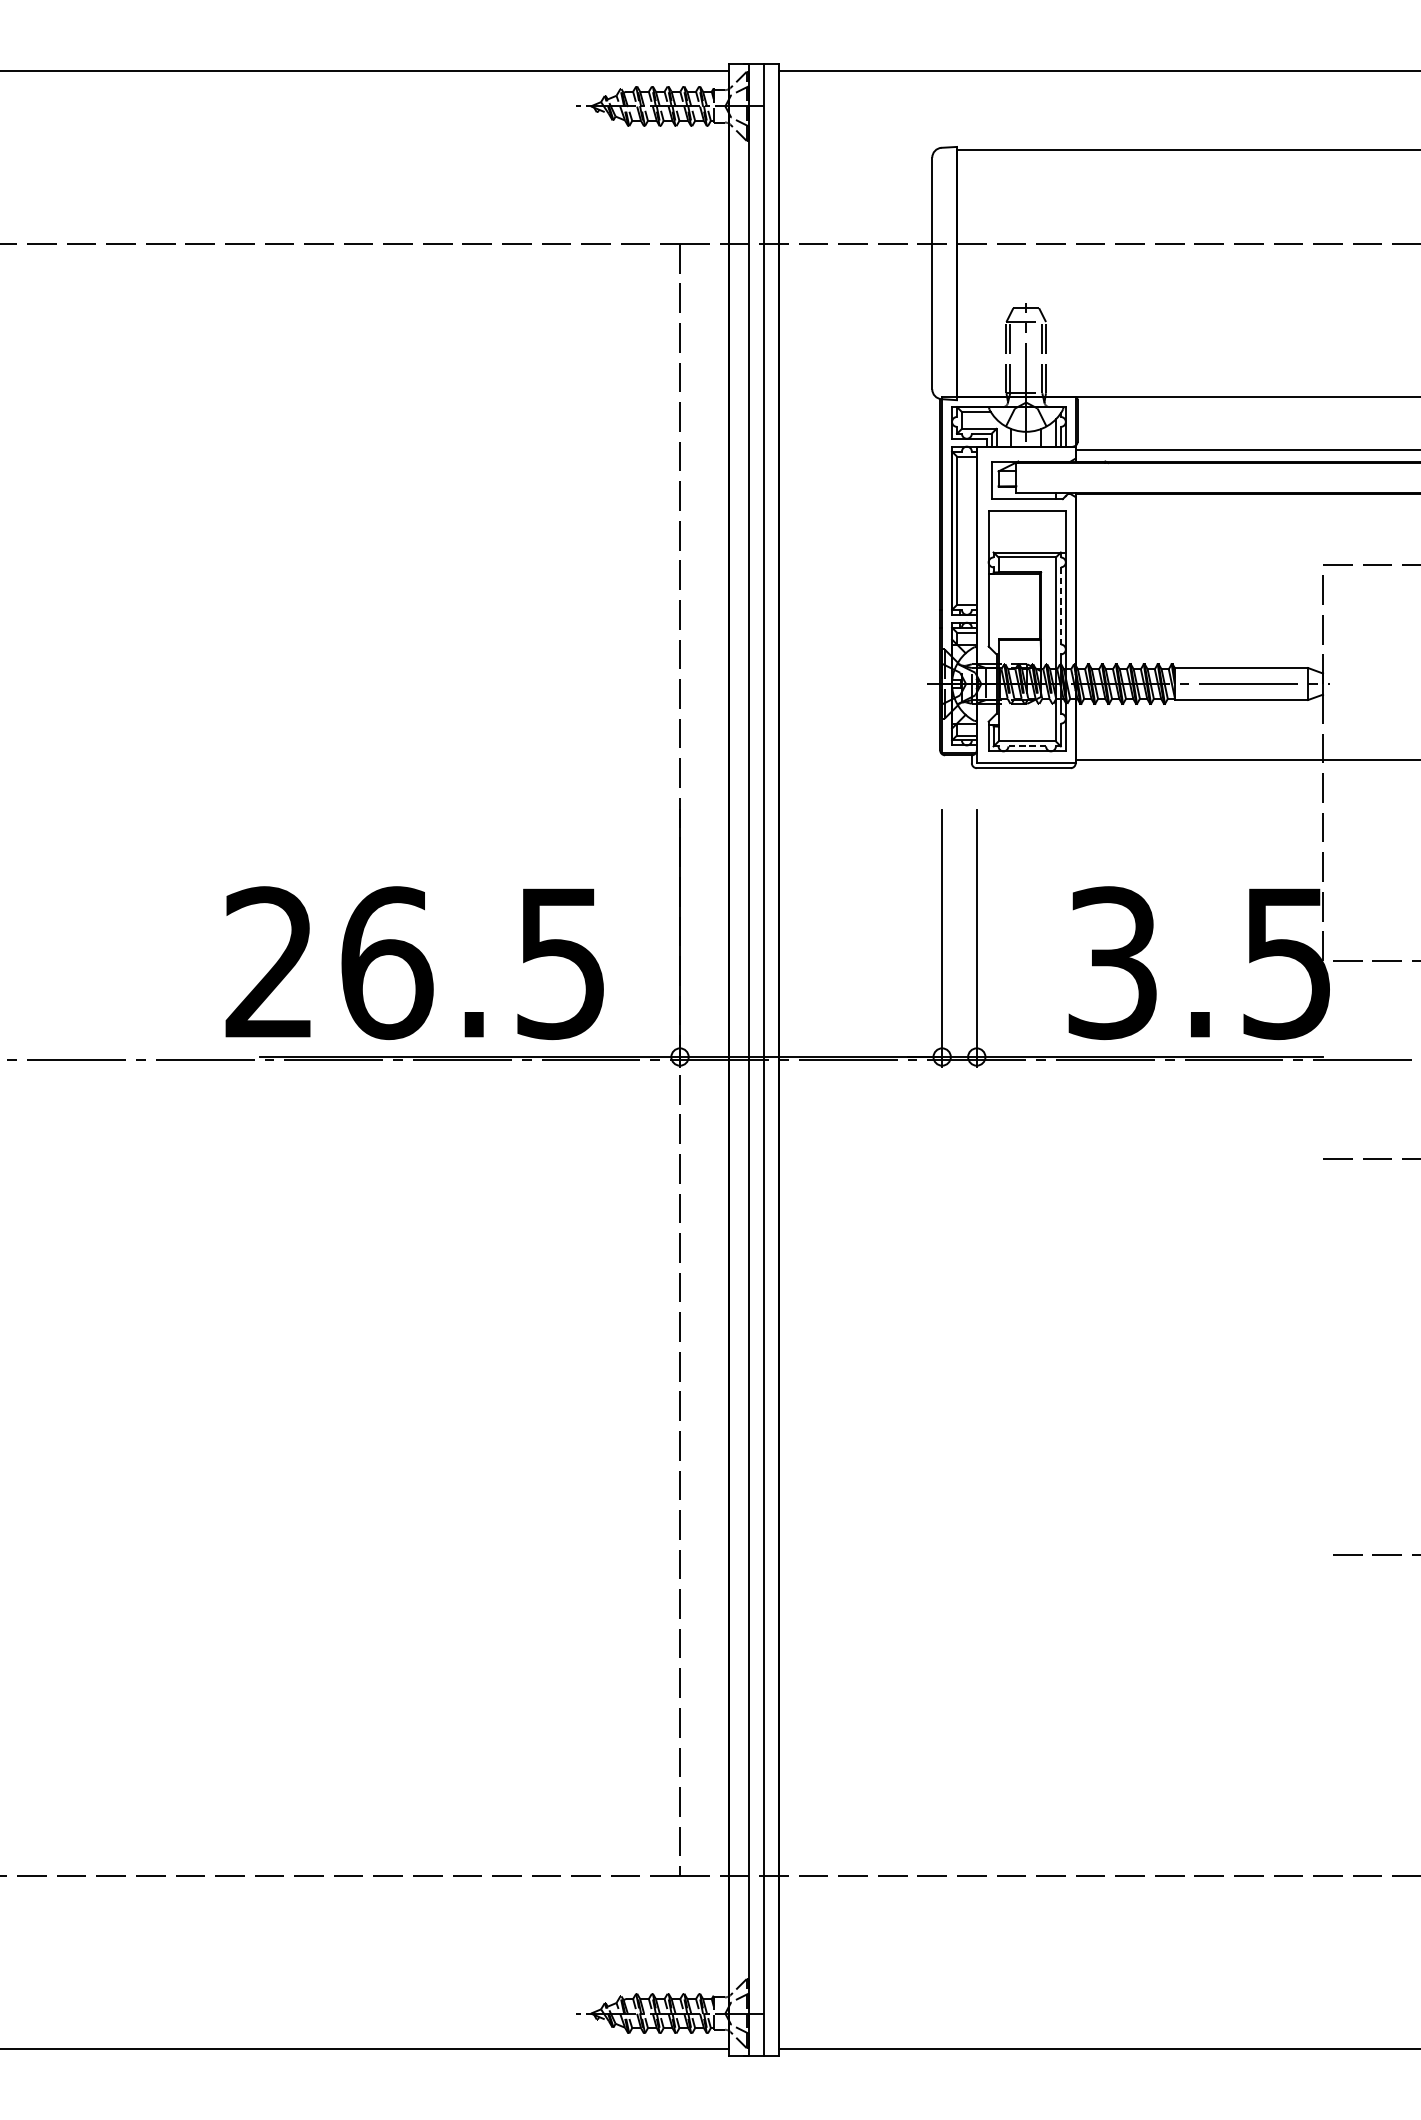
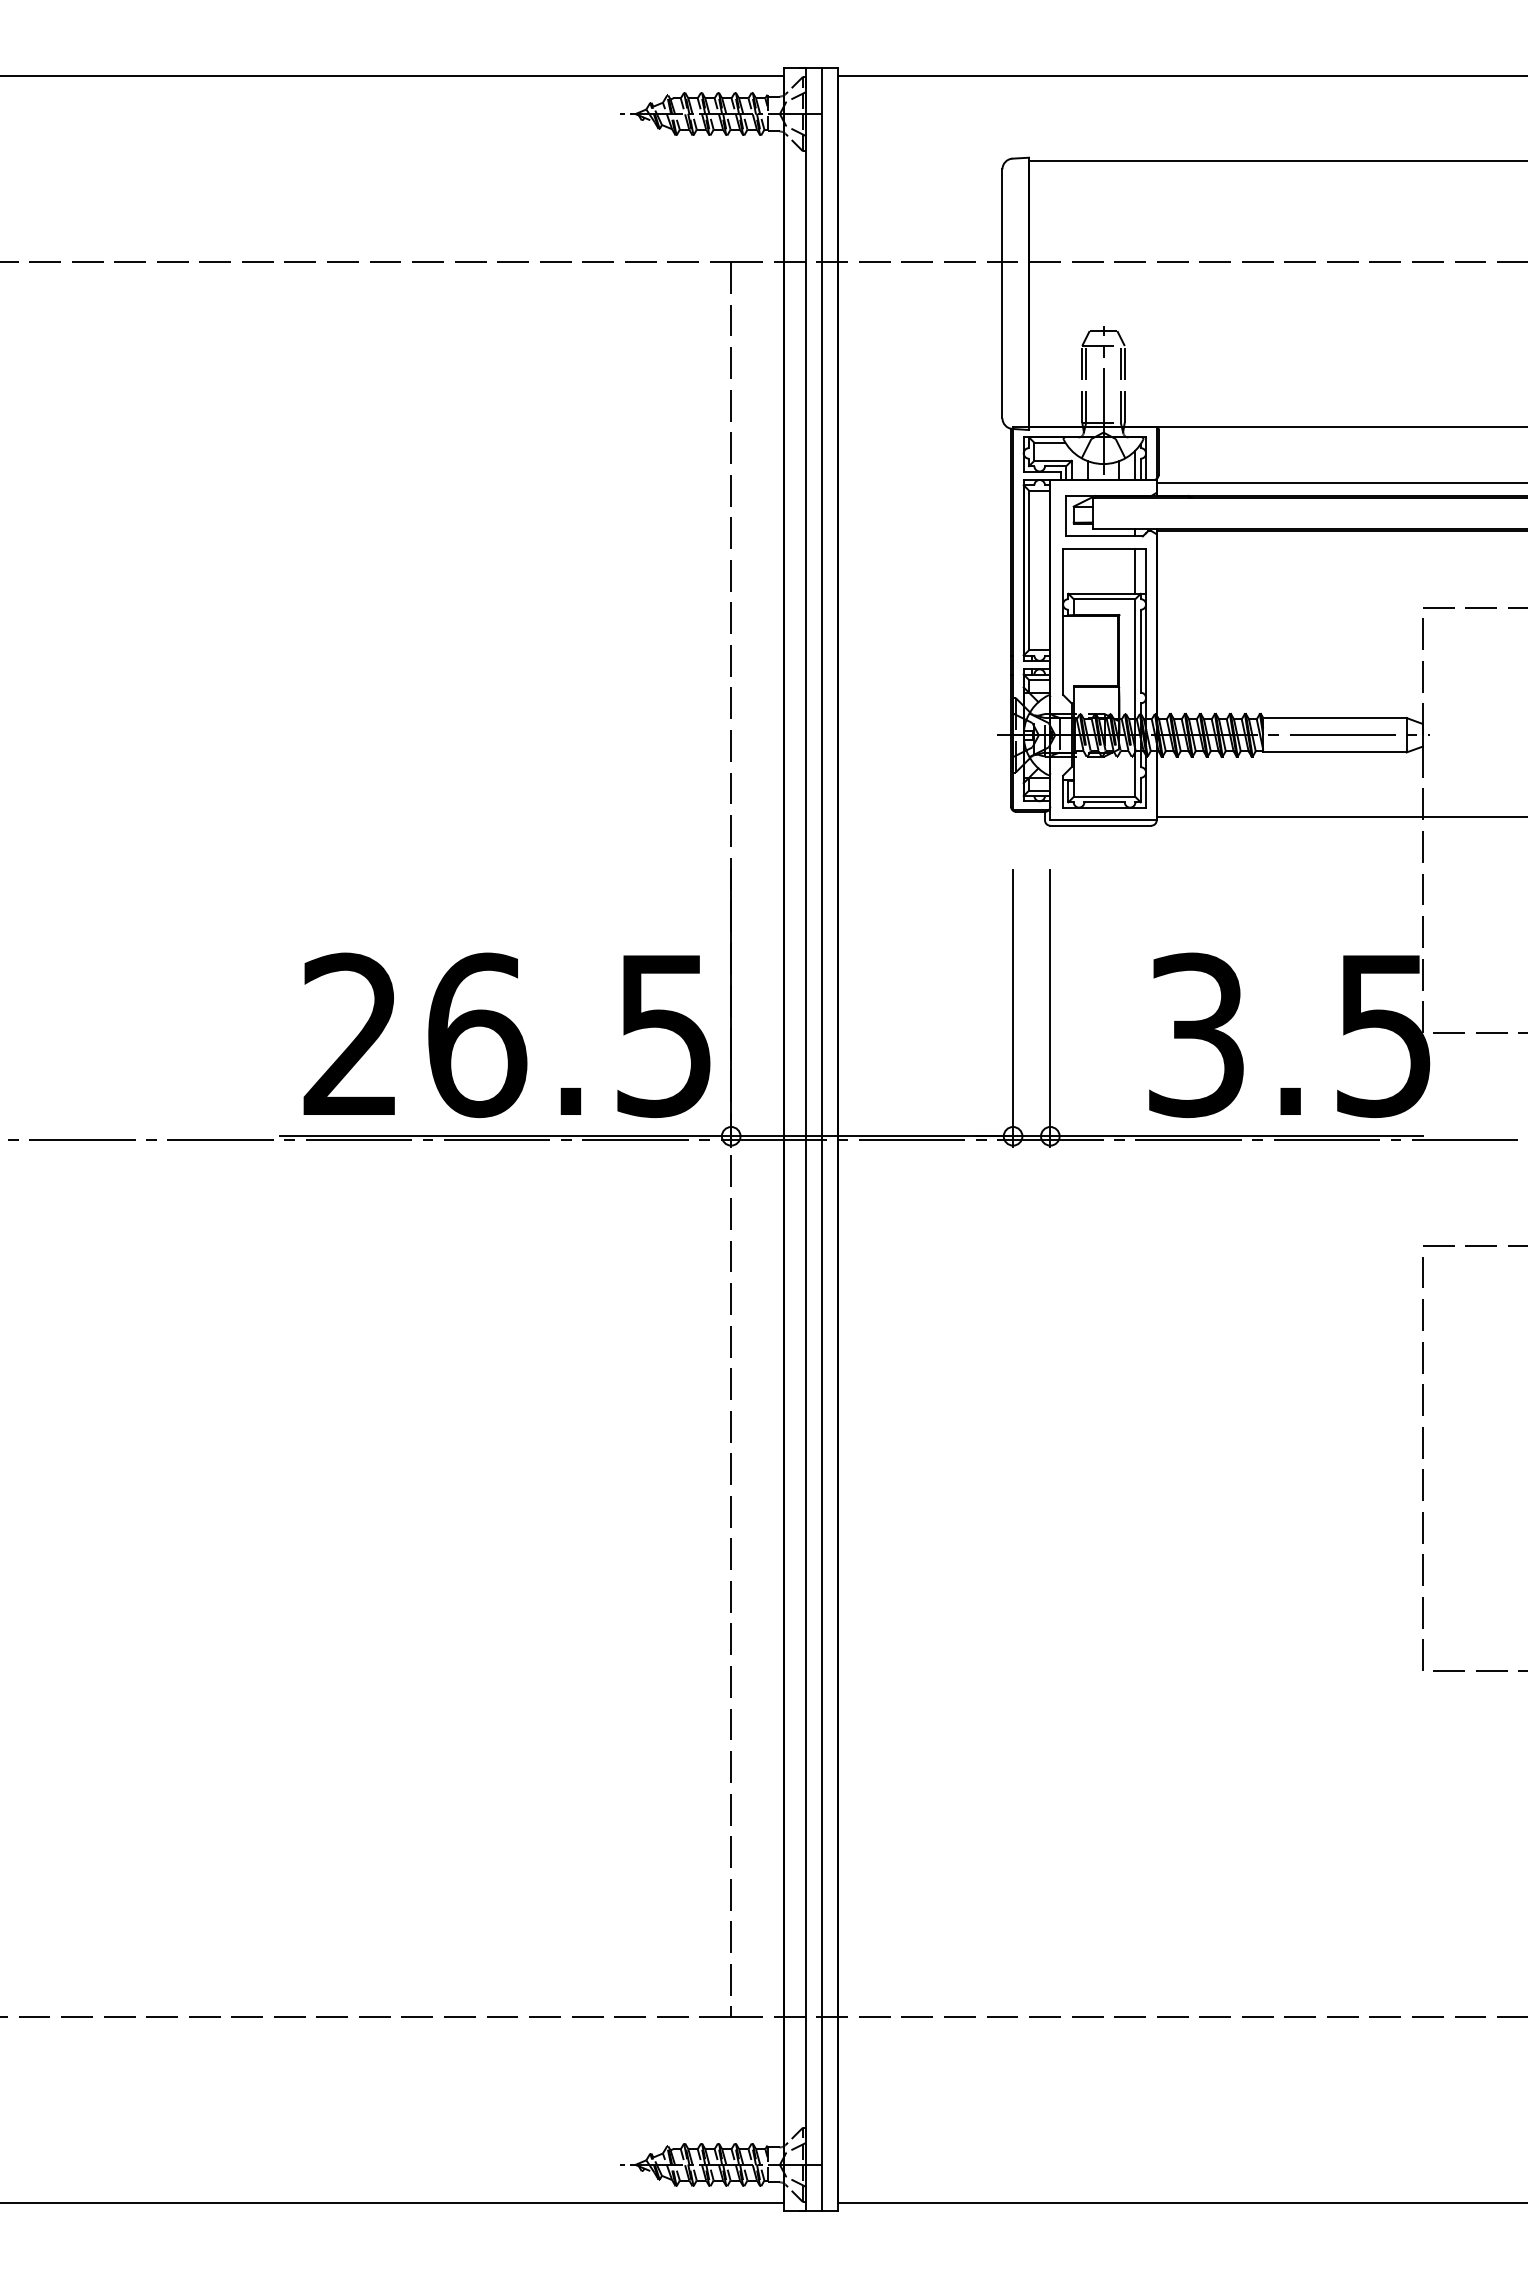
line: (1055, 531) -> (1135, 571), added
line: (1060, 606) -> (1140, 651), dashed -> solid
line: (1027, 746) -> (1104, 802), dashed -> solid
text: (414, 963) -> (506, 1035), moved
line: (1322, 1356) -> (1422, 1458), added

